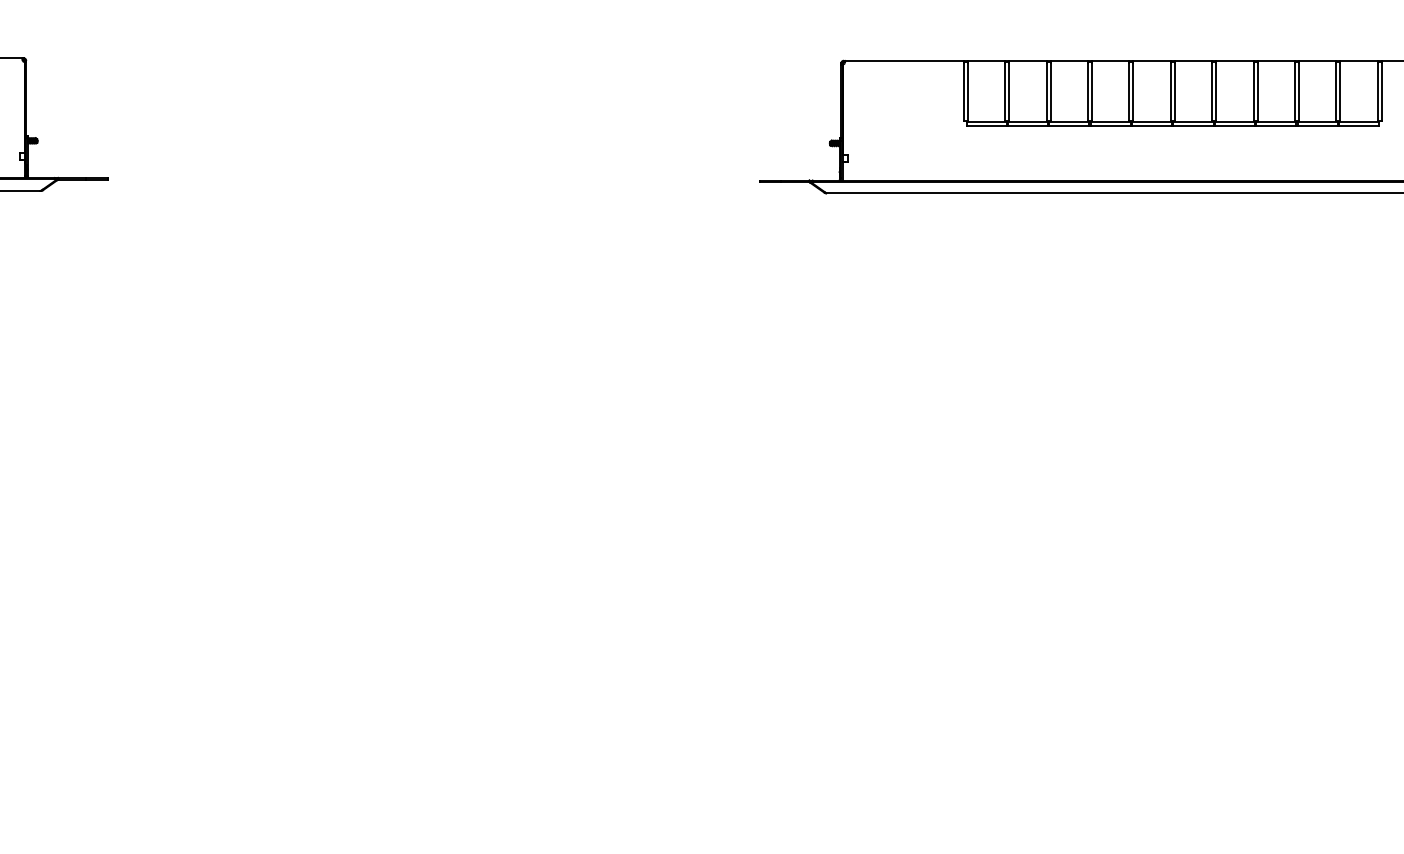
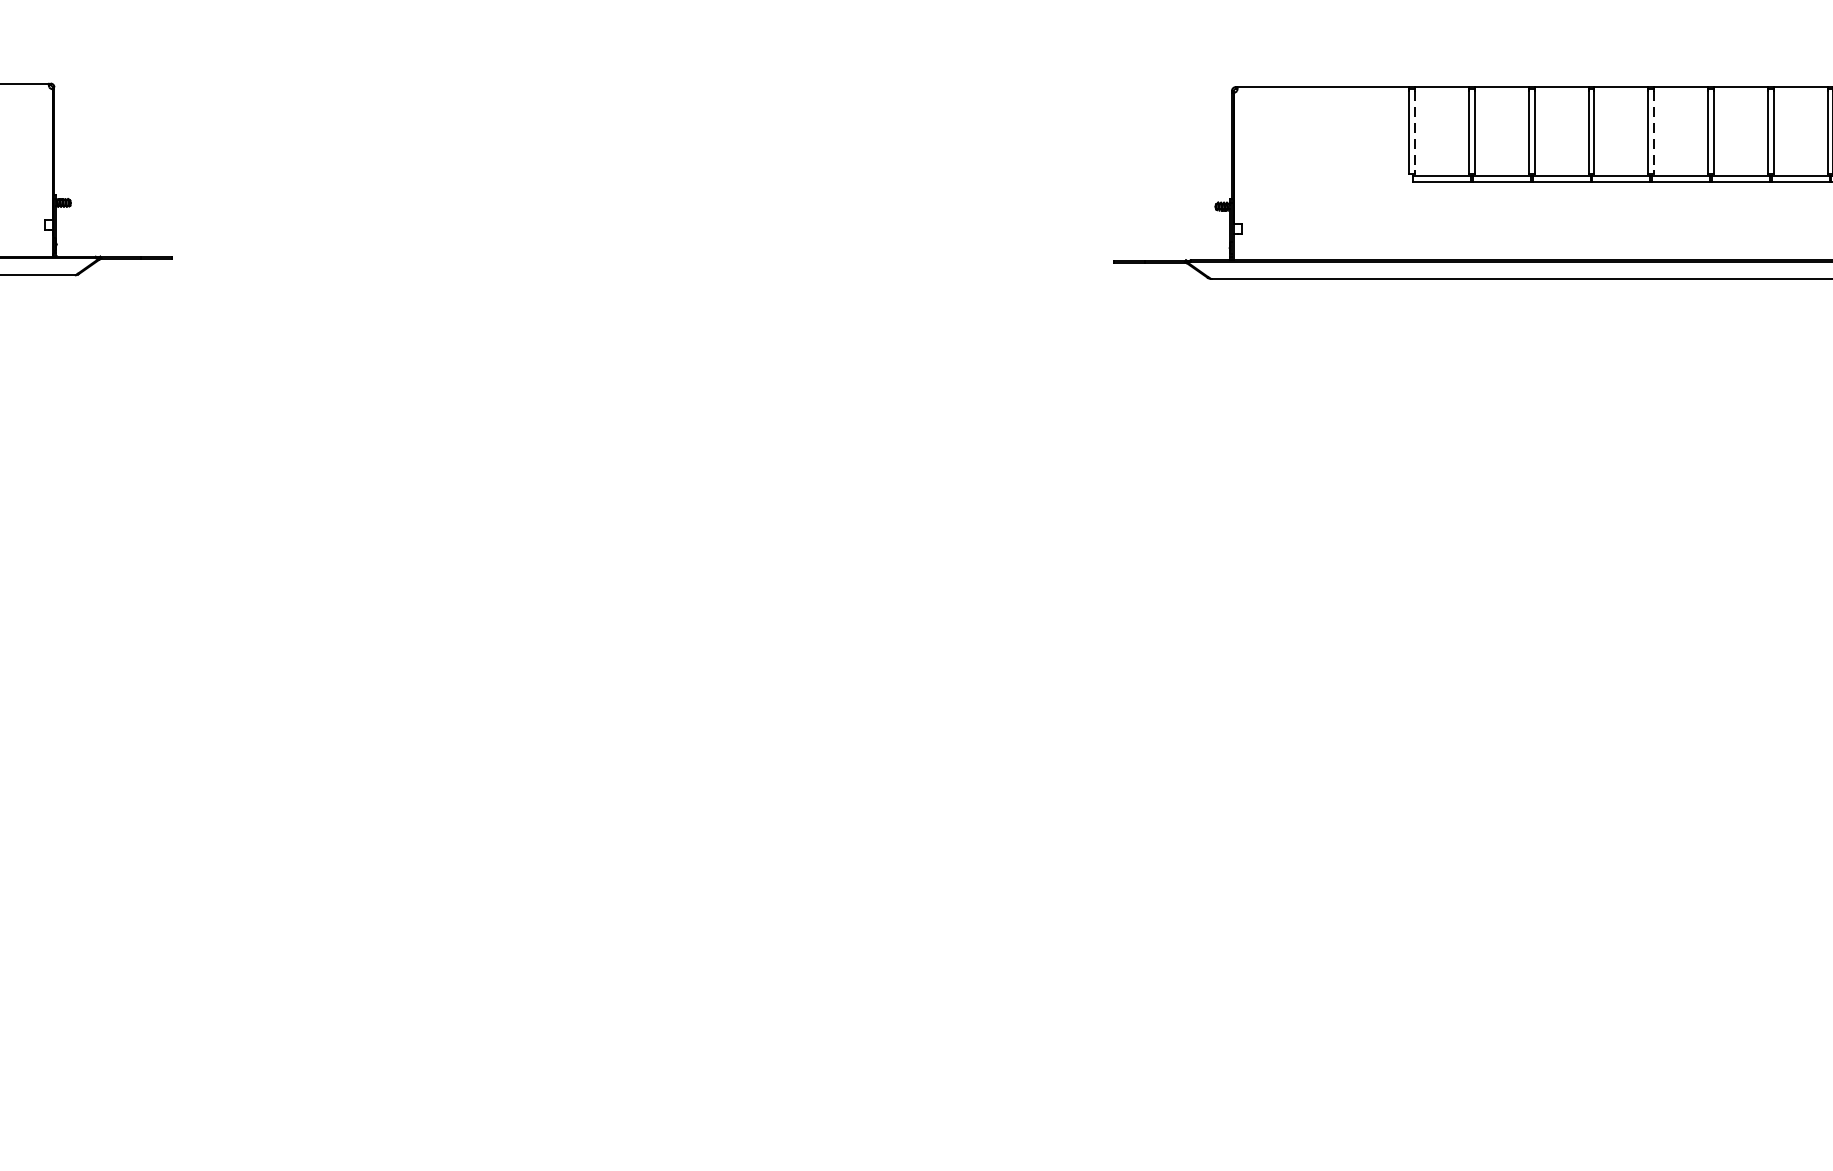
line: (968, 92) -> (1415, 133), solid -> dashed
line: (1133, 92) -> (1654, 133), solid -> dashed

